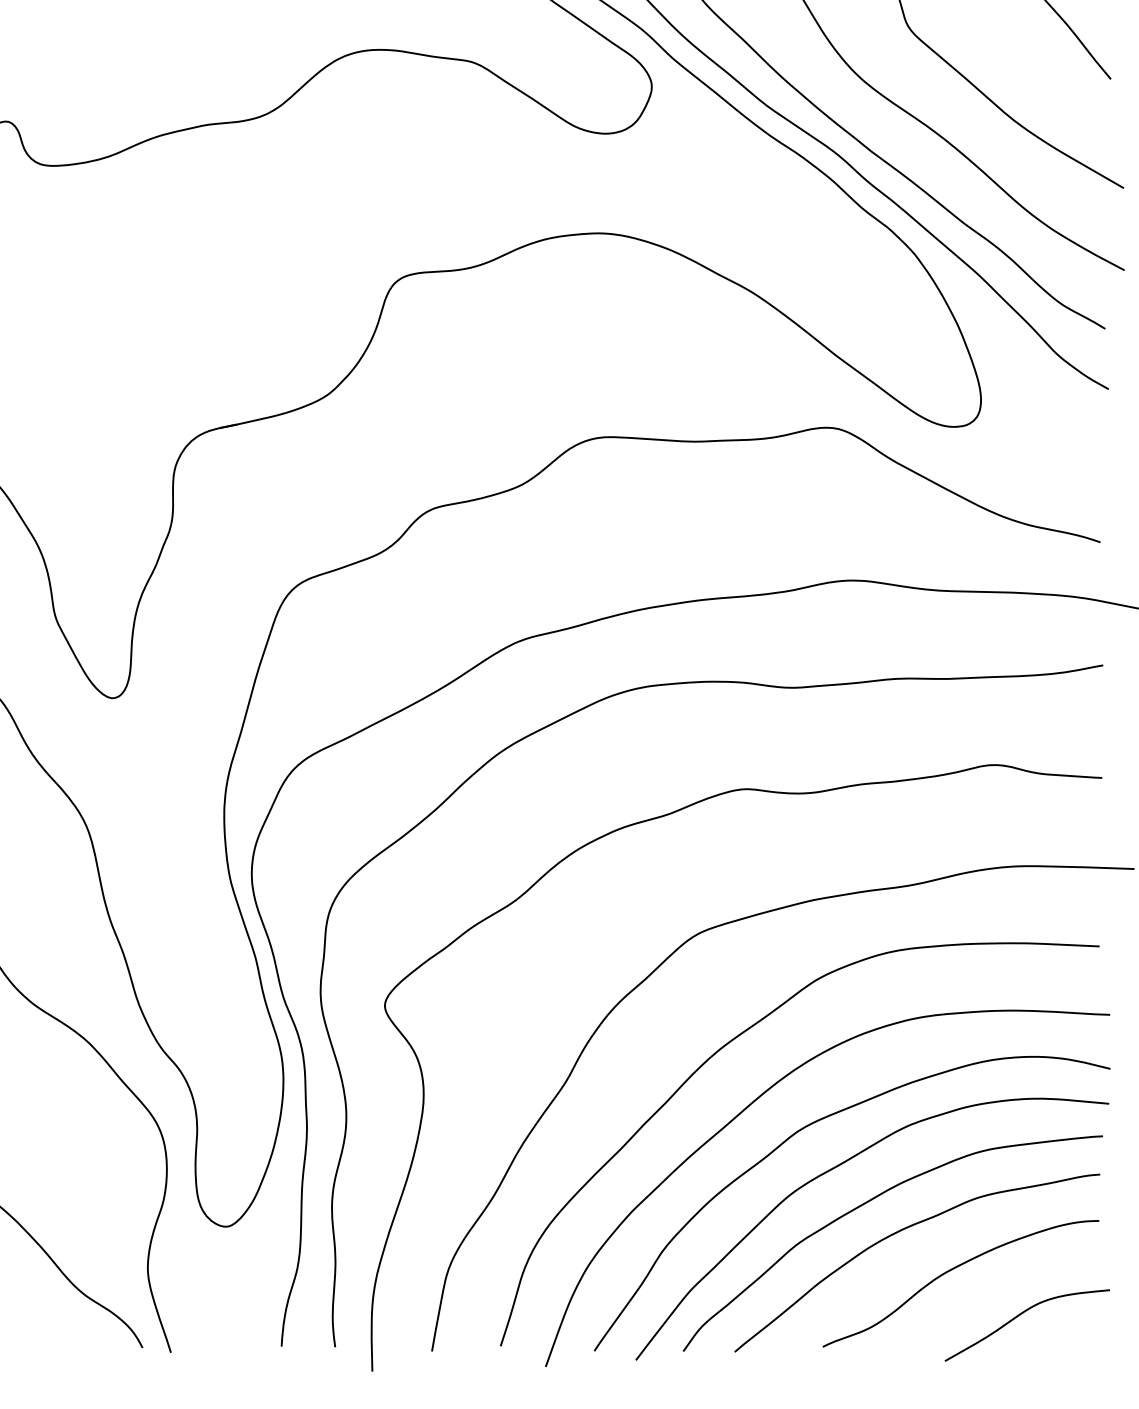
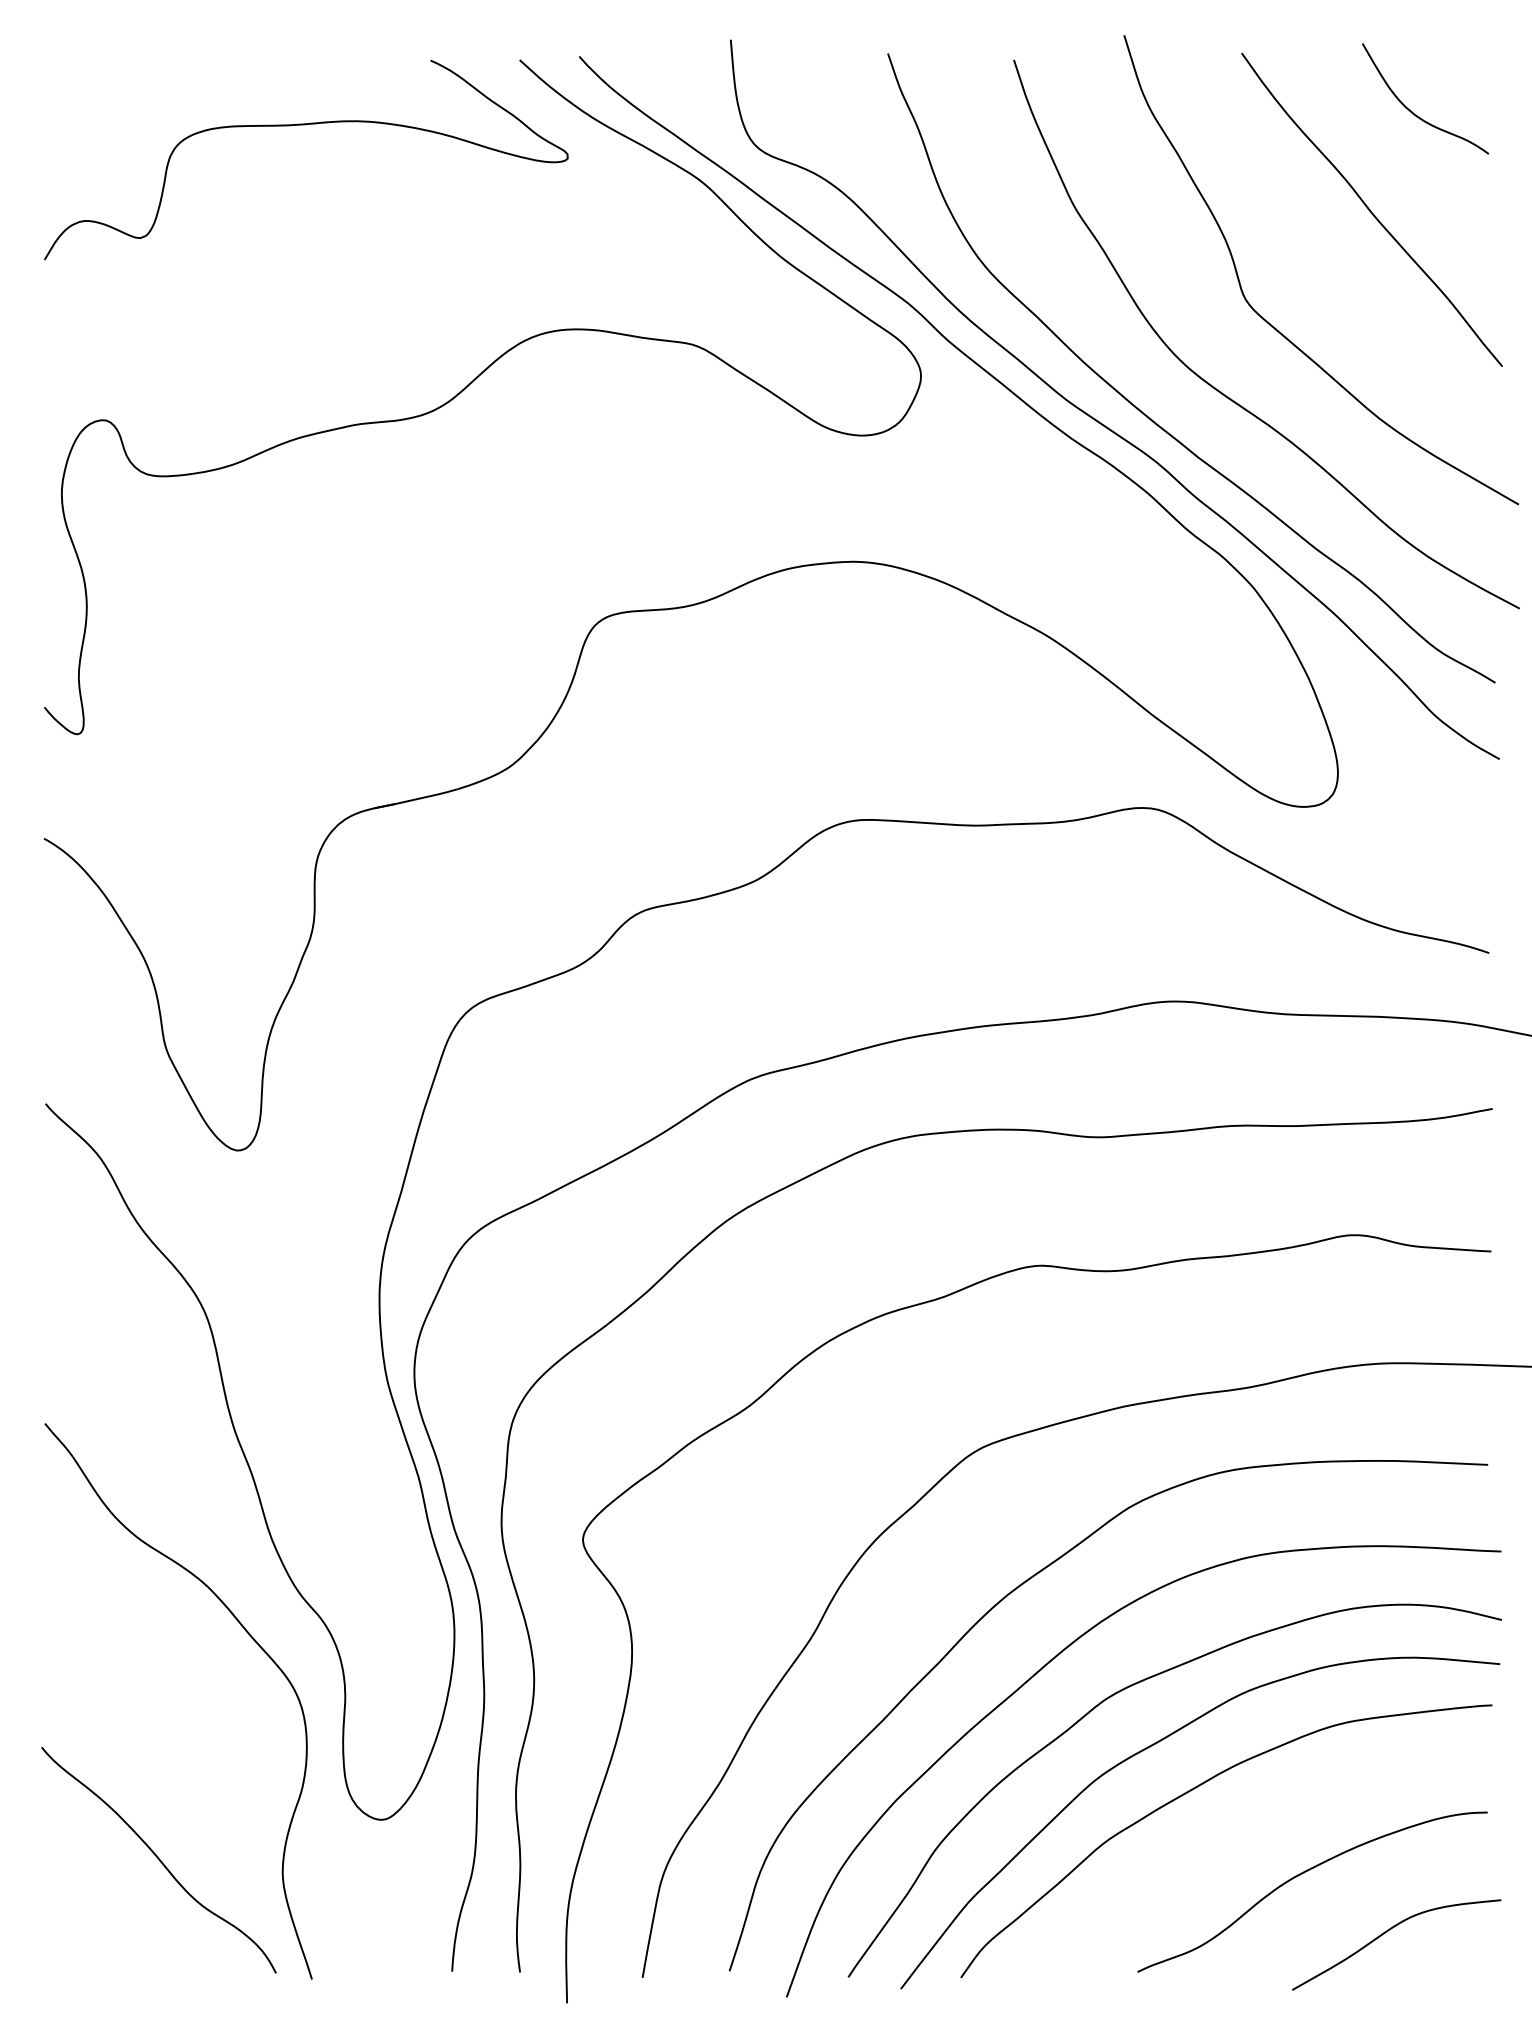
curve: (903, 1230) -> (1239, 1824), removed

